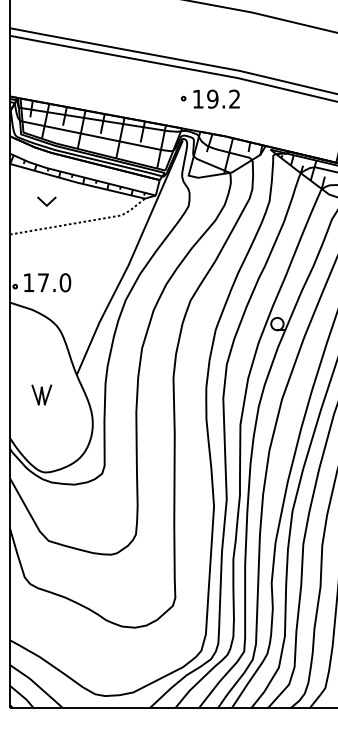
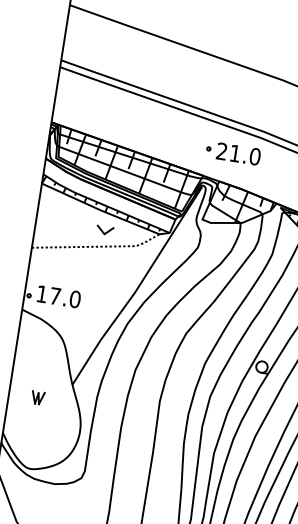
text: (216, 98) -> (238, 153), 19.2 -> 21.0
part: (46, 201) -> (104, 230), moved
part: (41, 394) -> (37, 397), size x0.7

